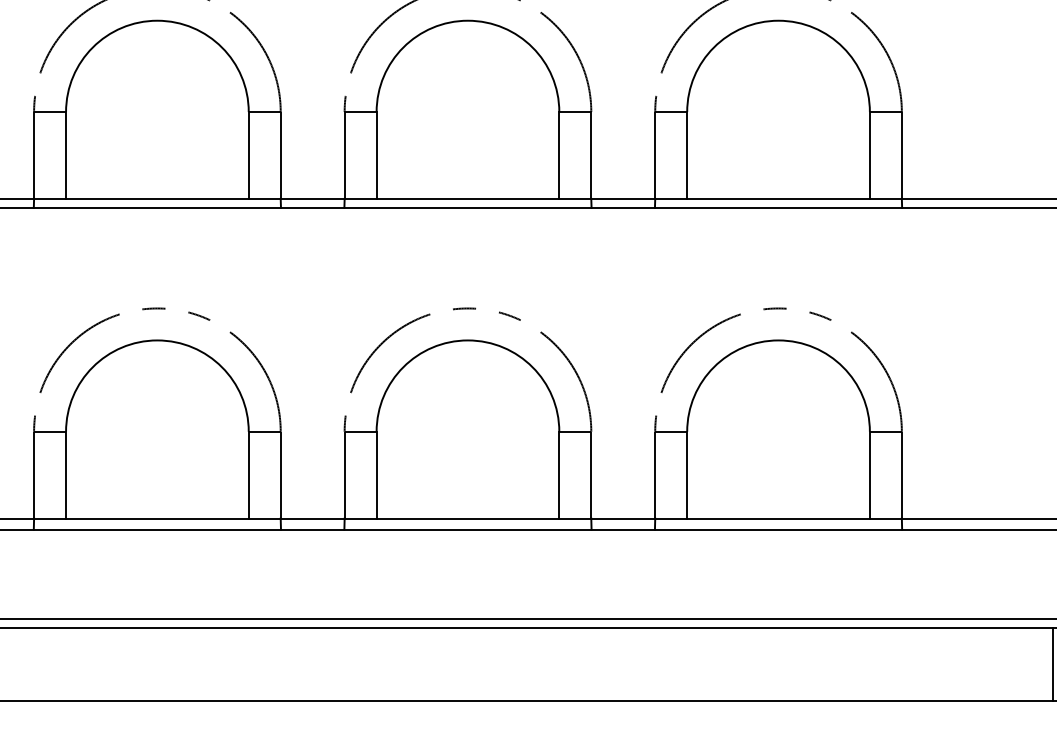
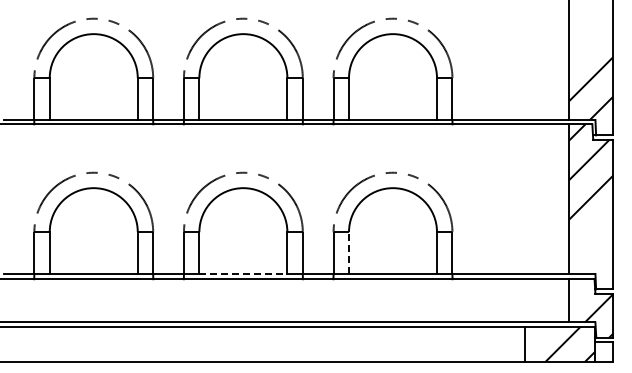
line: (688, 476) -> (349, 253), solid -> dashed
line: (468, 517) -> (243, 273), solid -> dashed

